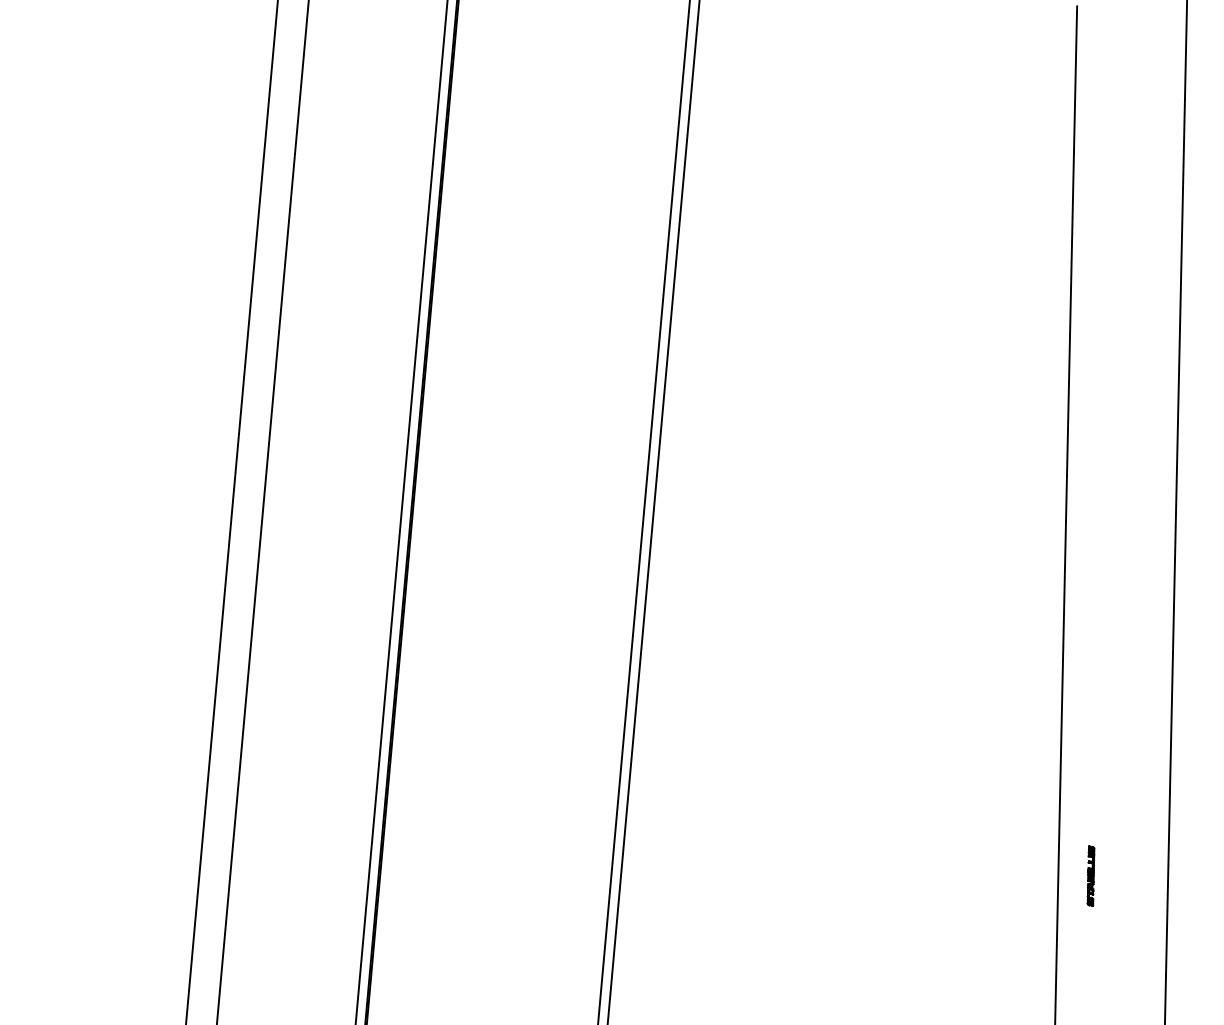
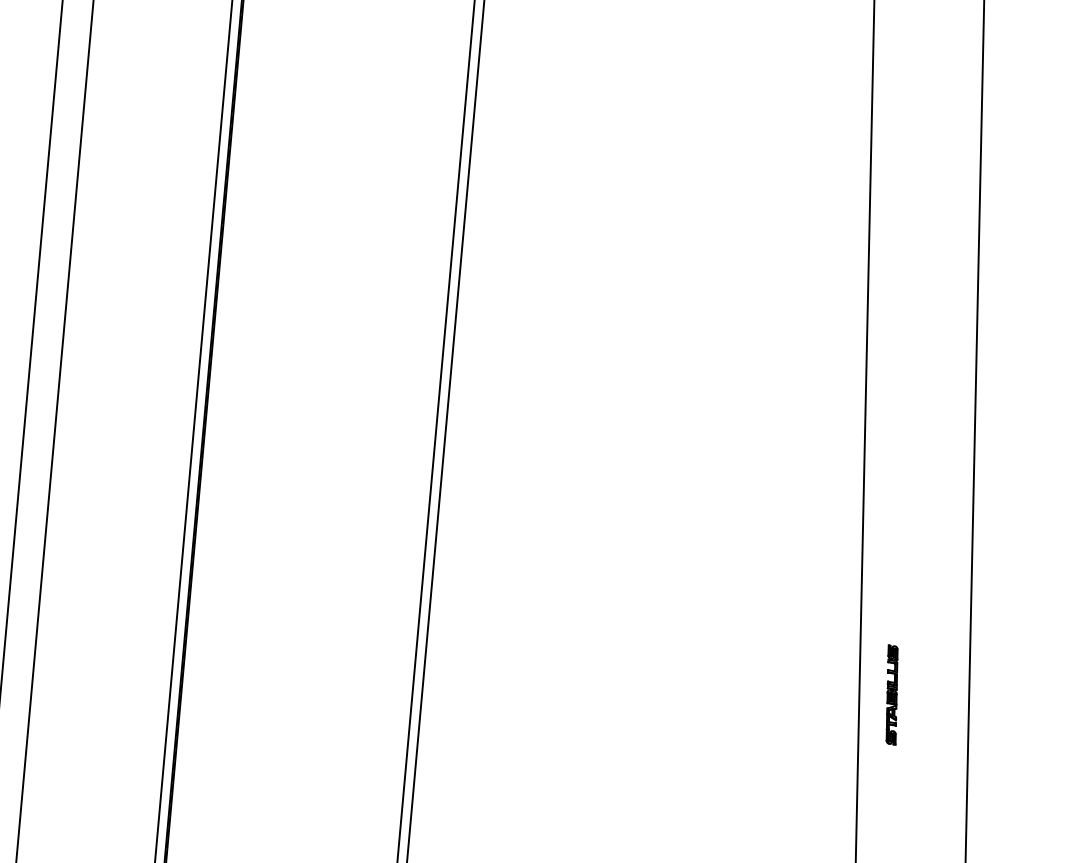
part: (1090, 875) -> (891, 694), size x1.67

